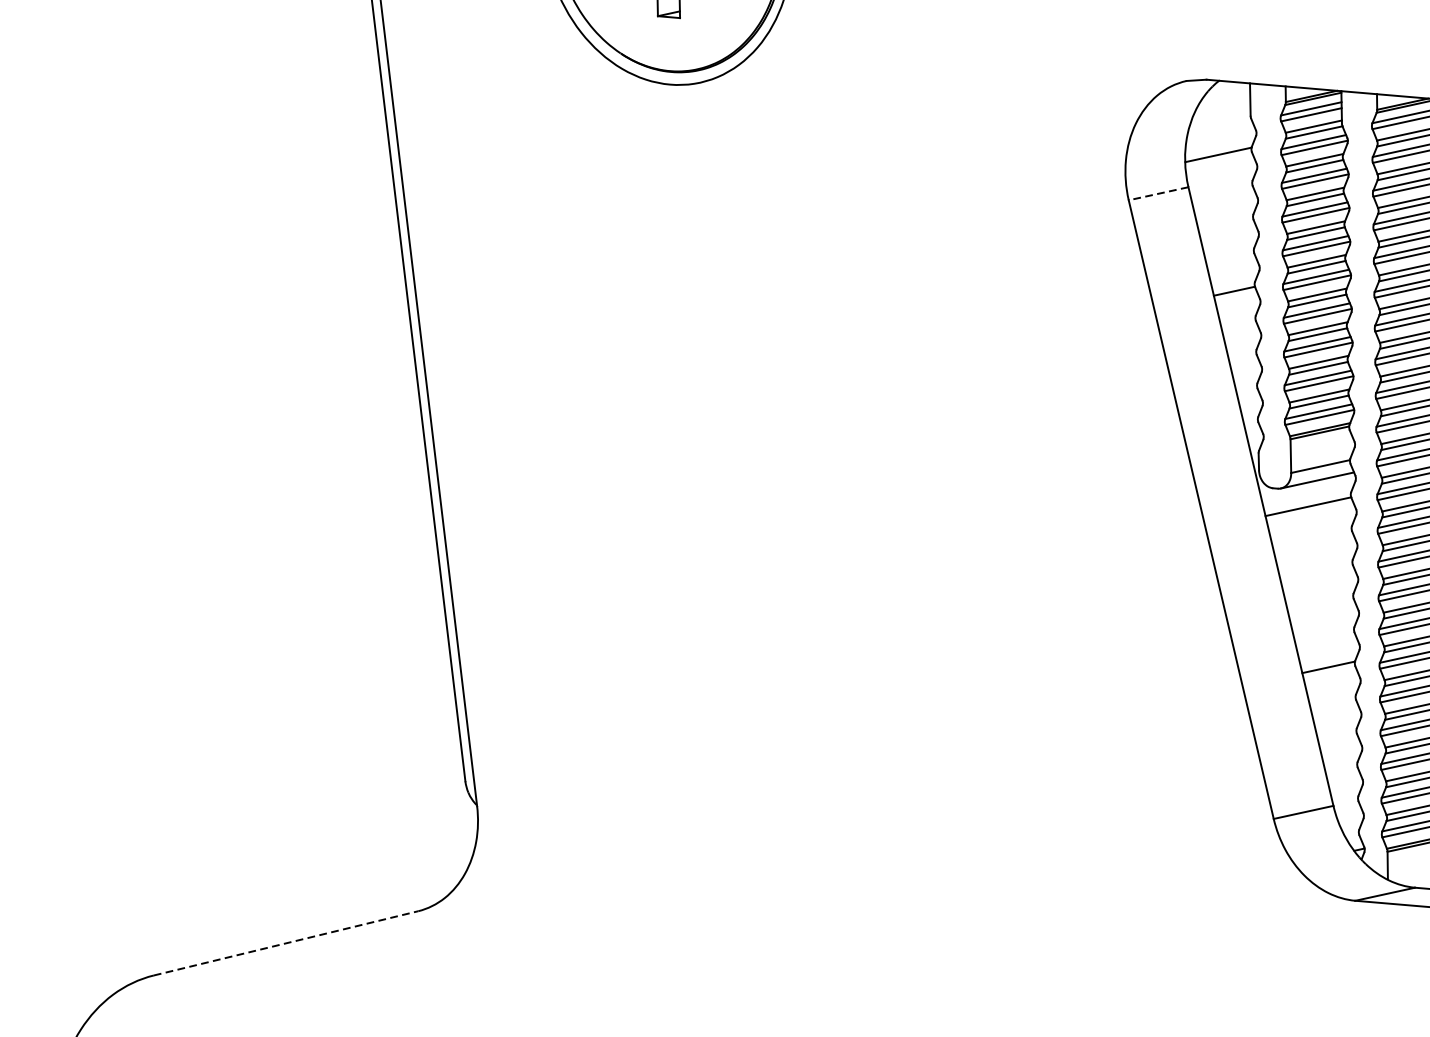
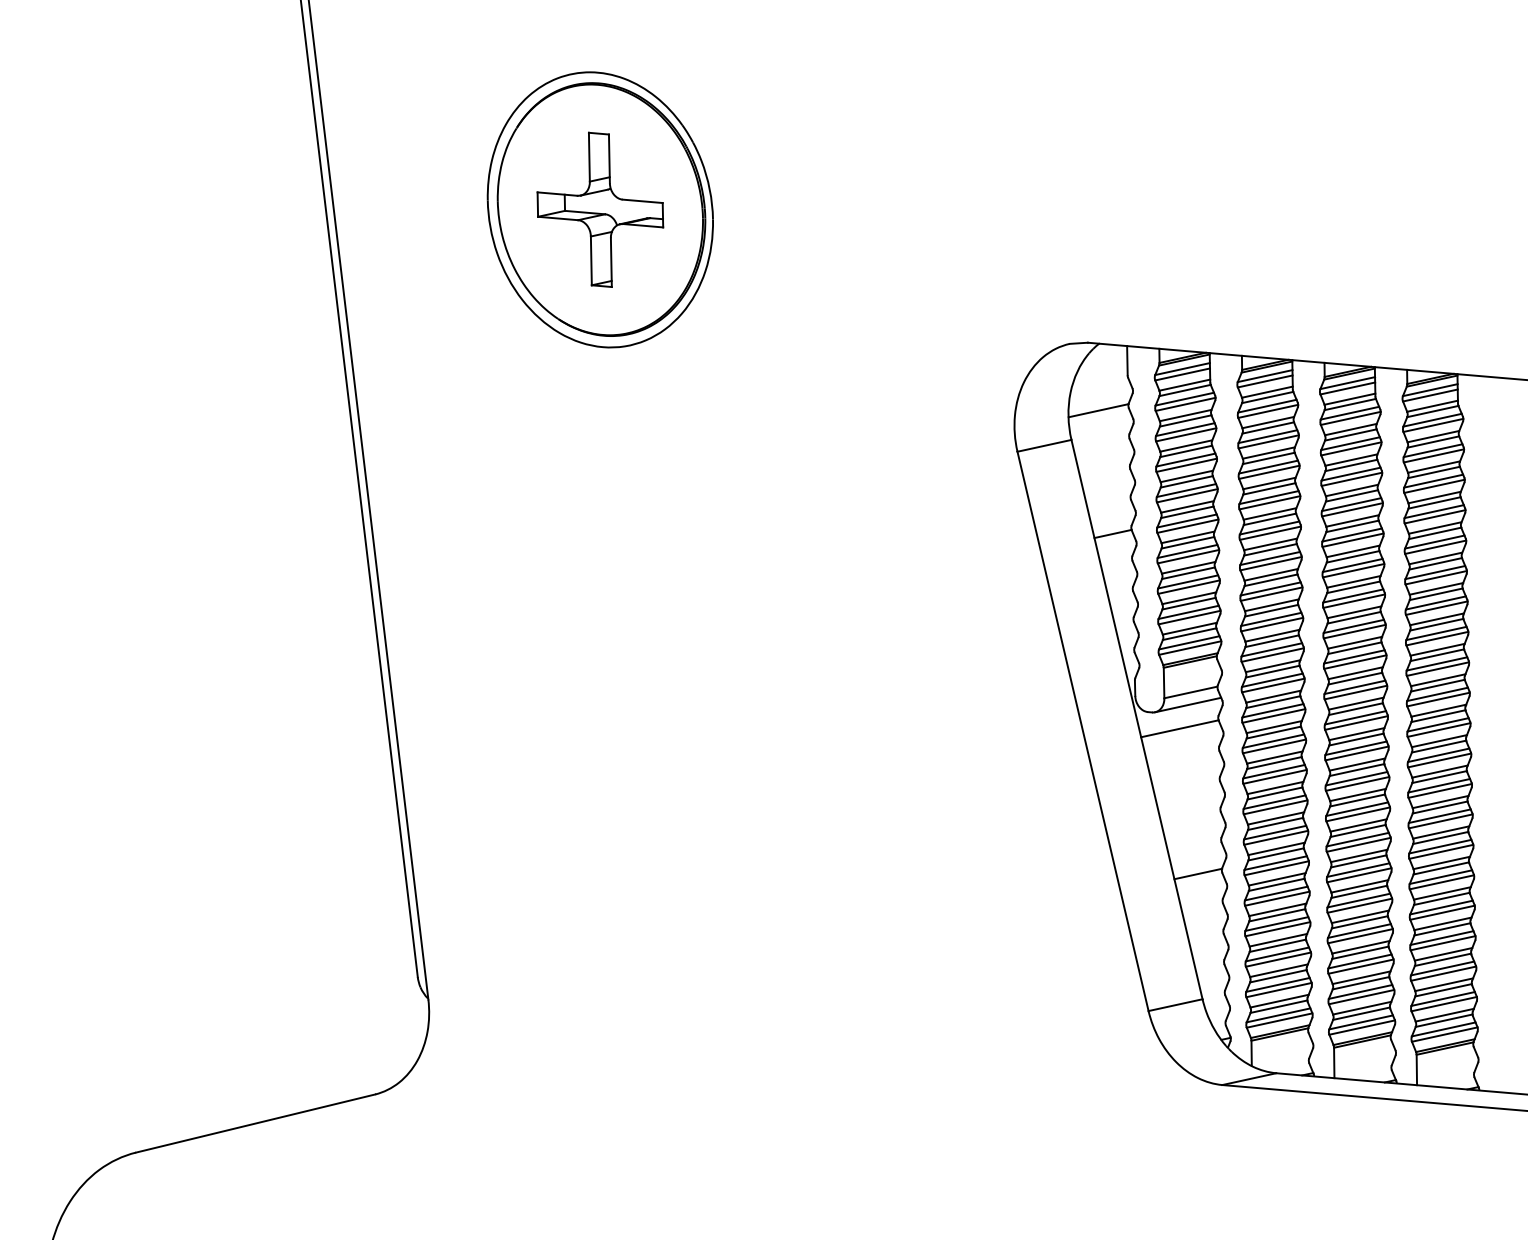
line: (1158, 193) -> (1044, 445), dashed -> solid
line: (287, 943) -> (256, 1123), dashed -> solid

